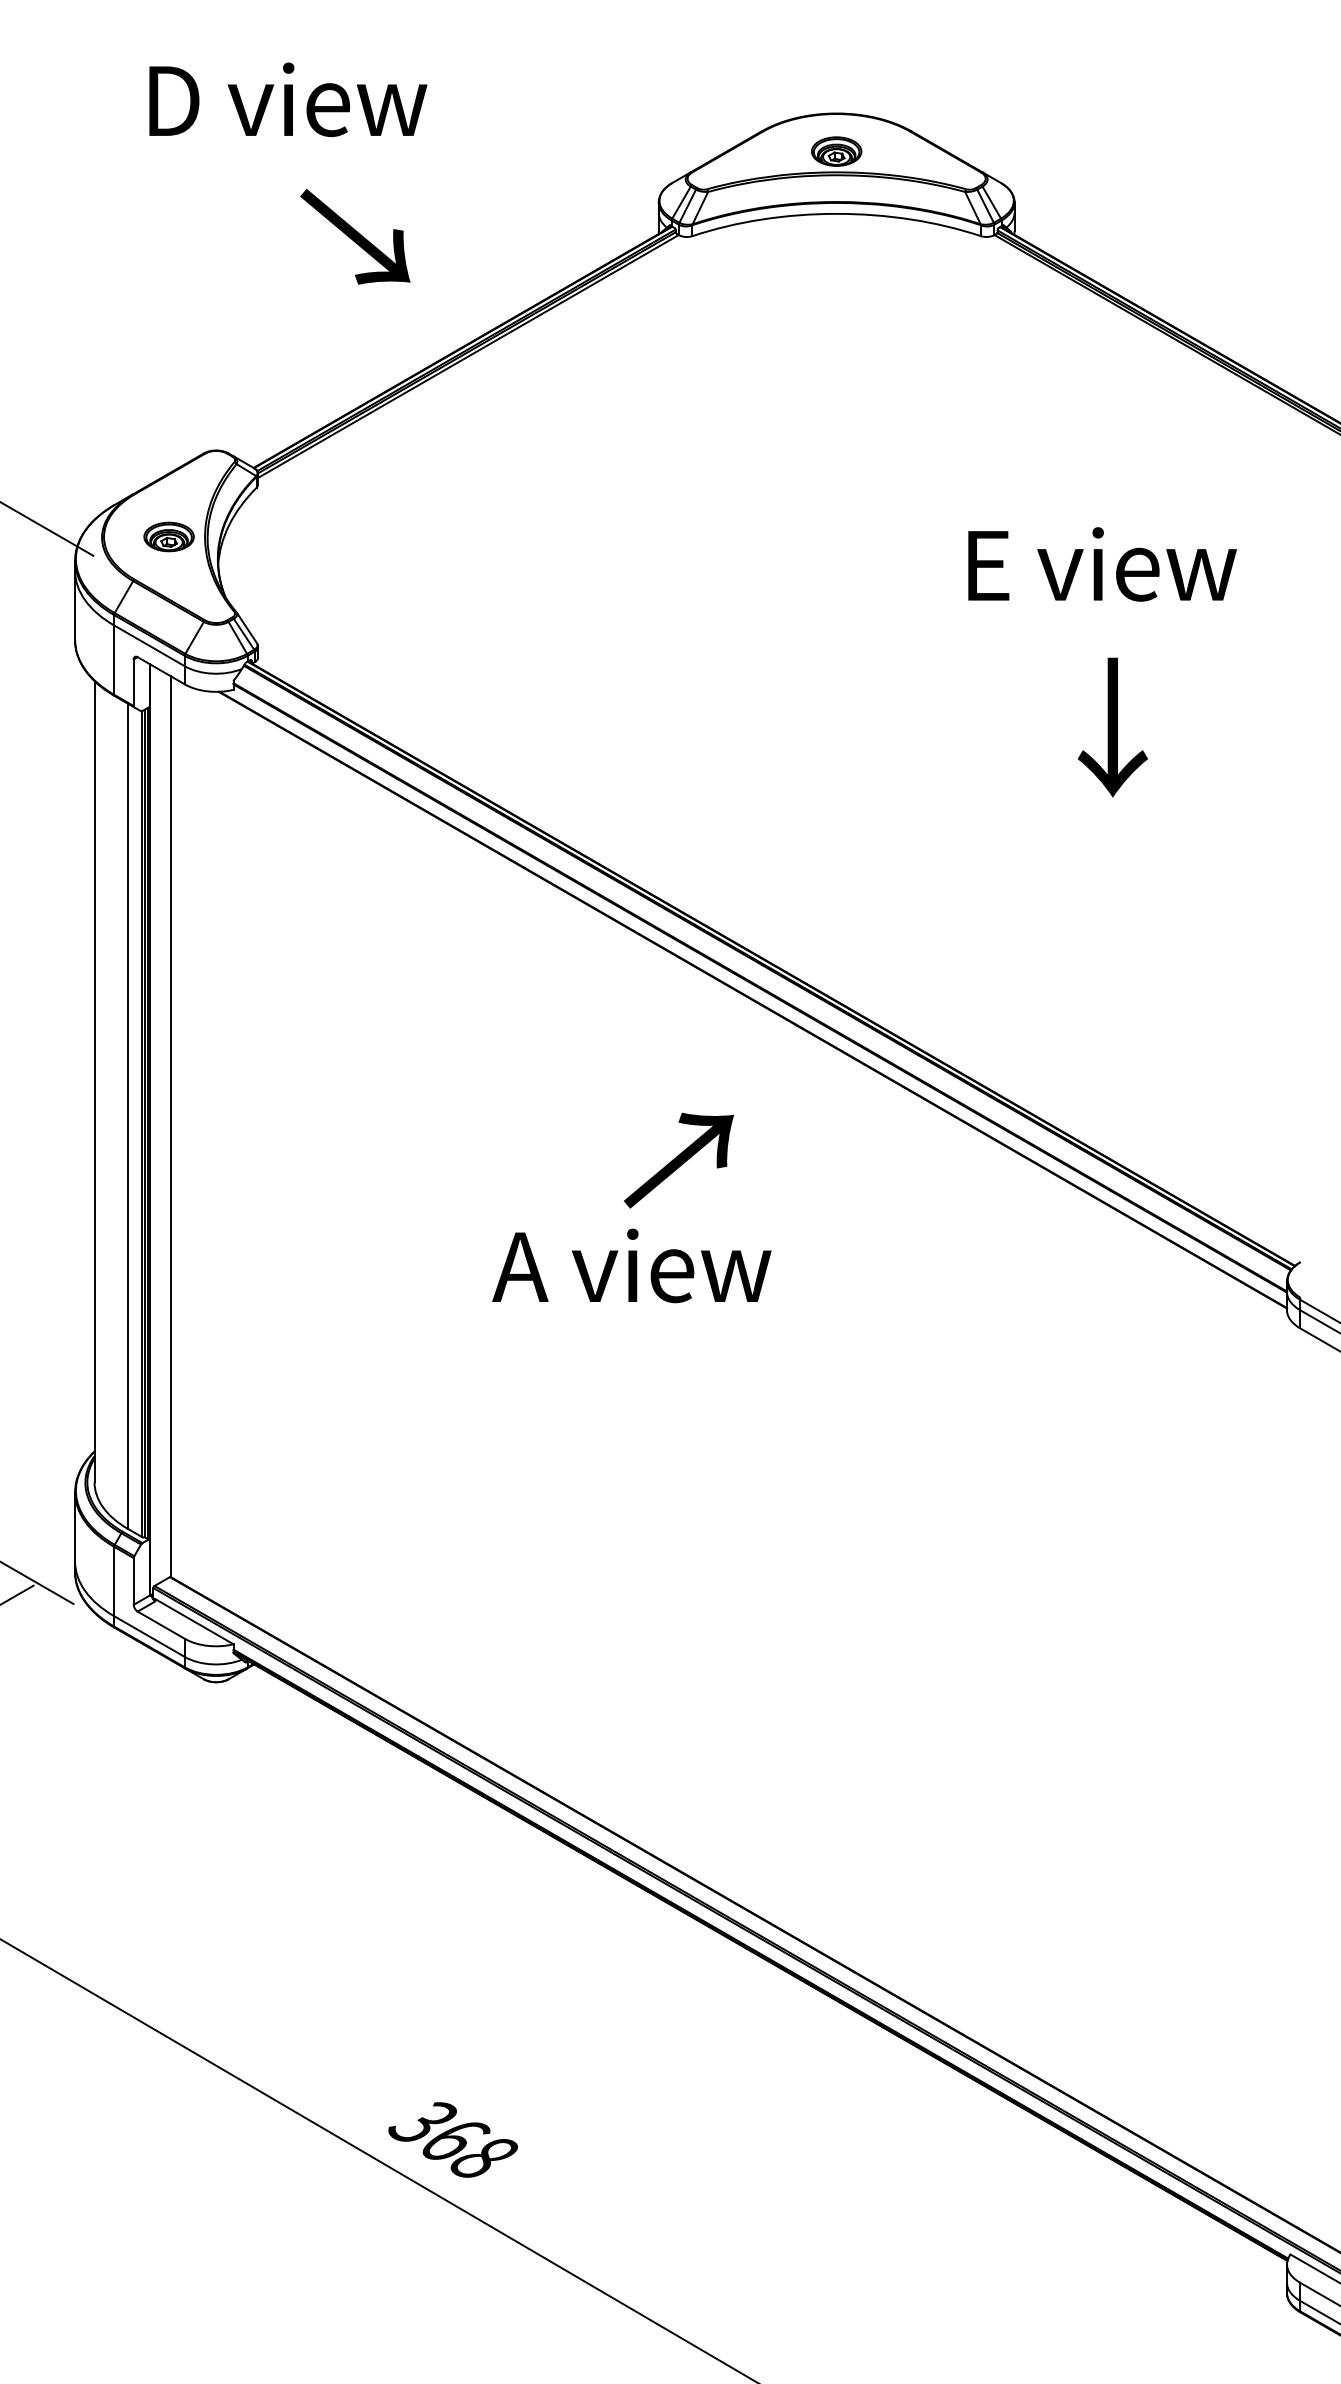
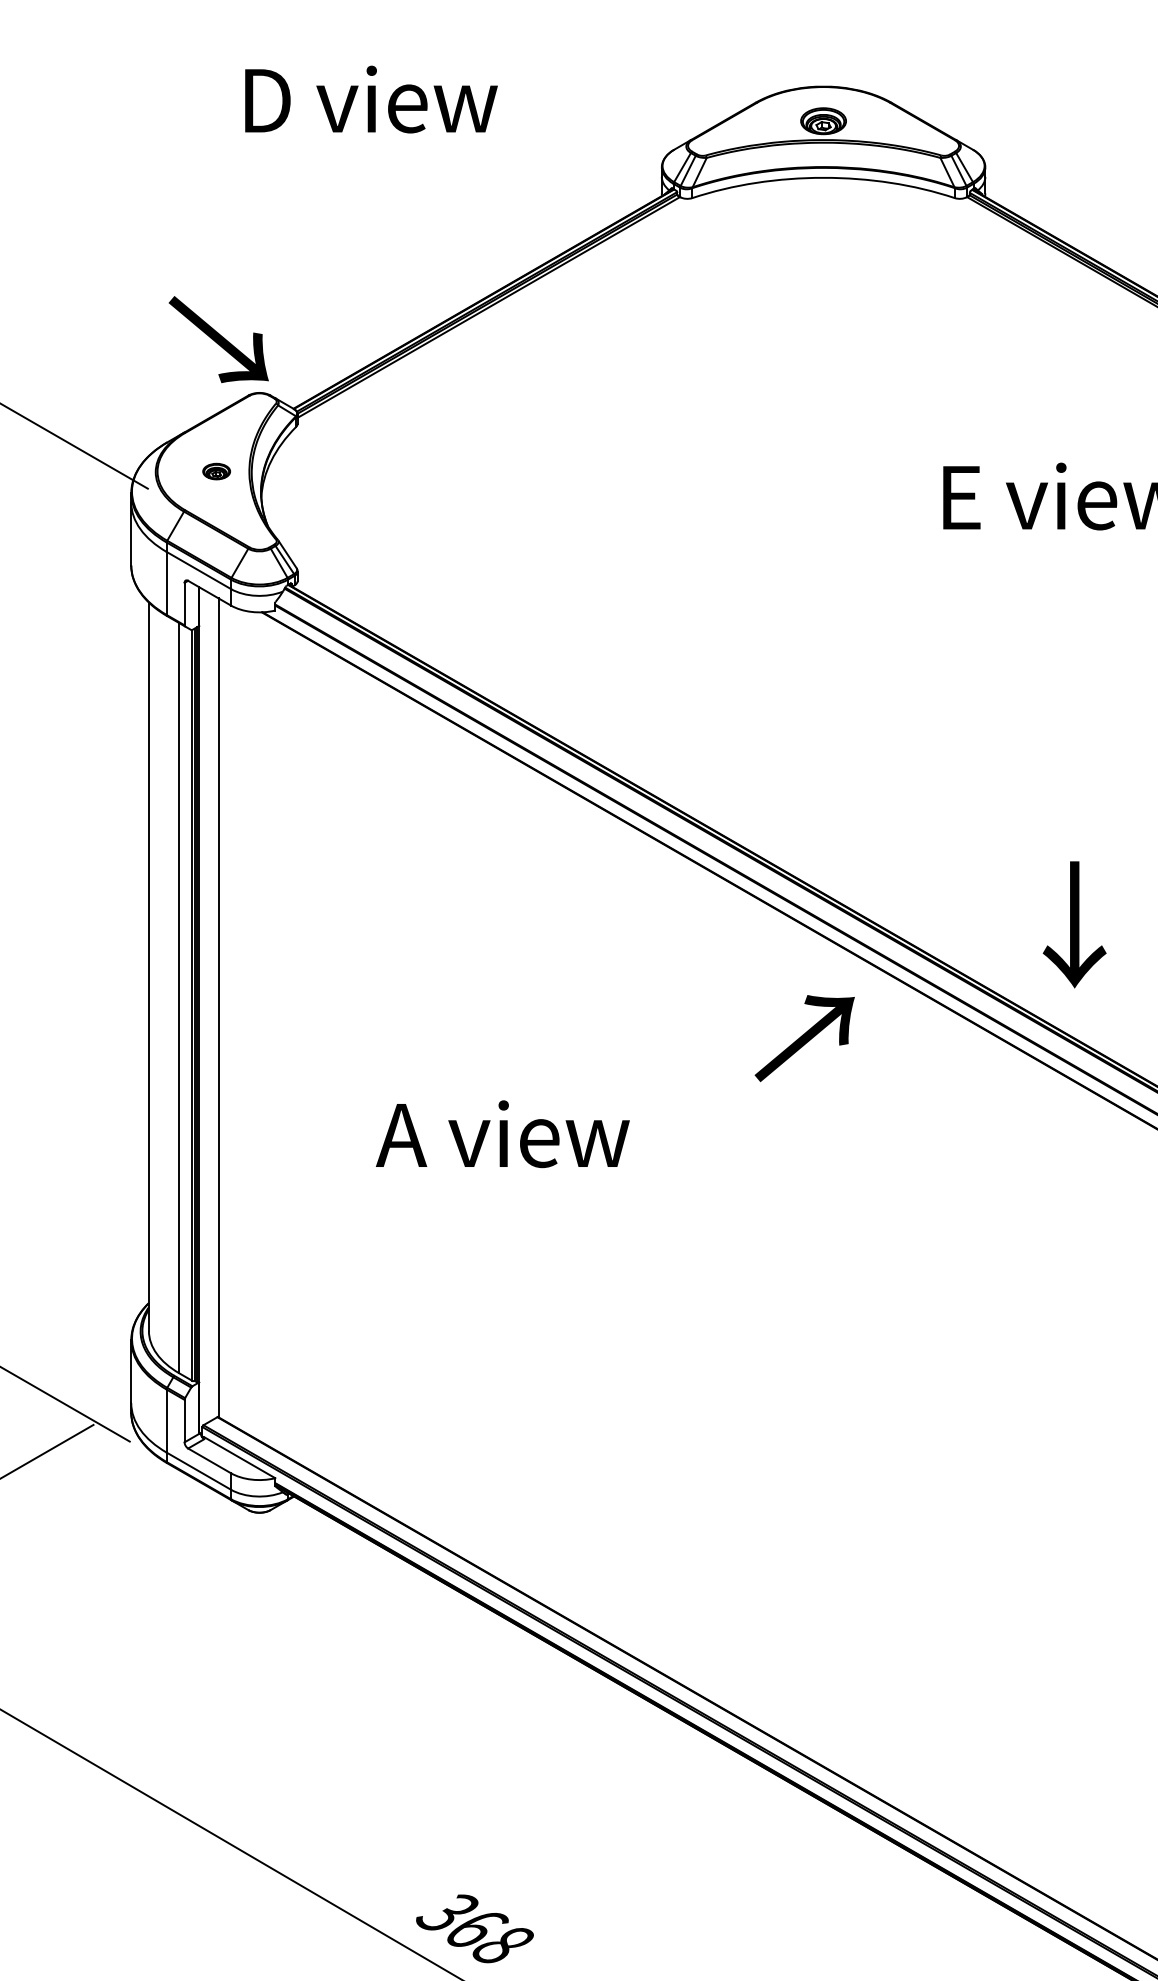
text: (288, 99) -> (371, 99), moved
text: (355, 236) -> (218, 339), moved
part: (168, 536) -> (216, 471), size x0.6
text: (1112, 727) -> (1074, 924), moved
text: (678, 1160) -> (804, 1038), moved
text: (631, 1265) -> (502, 1133), moved

